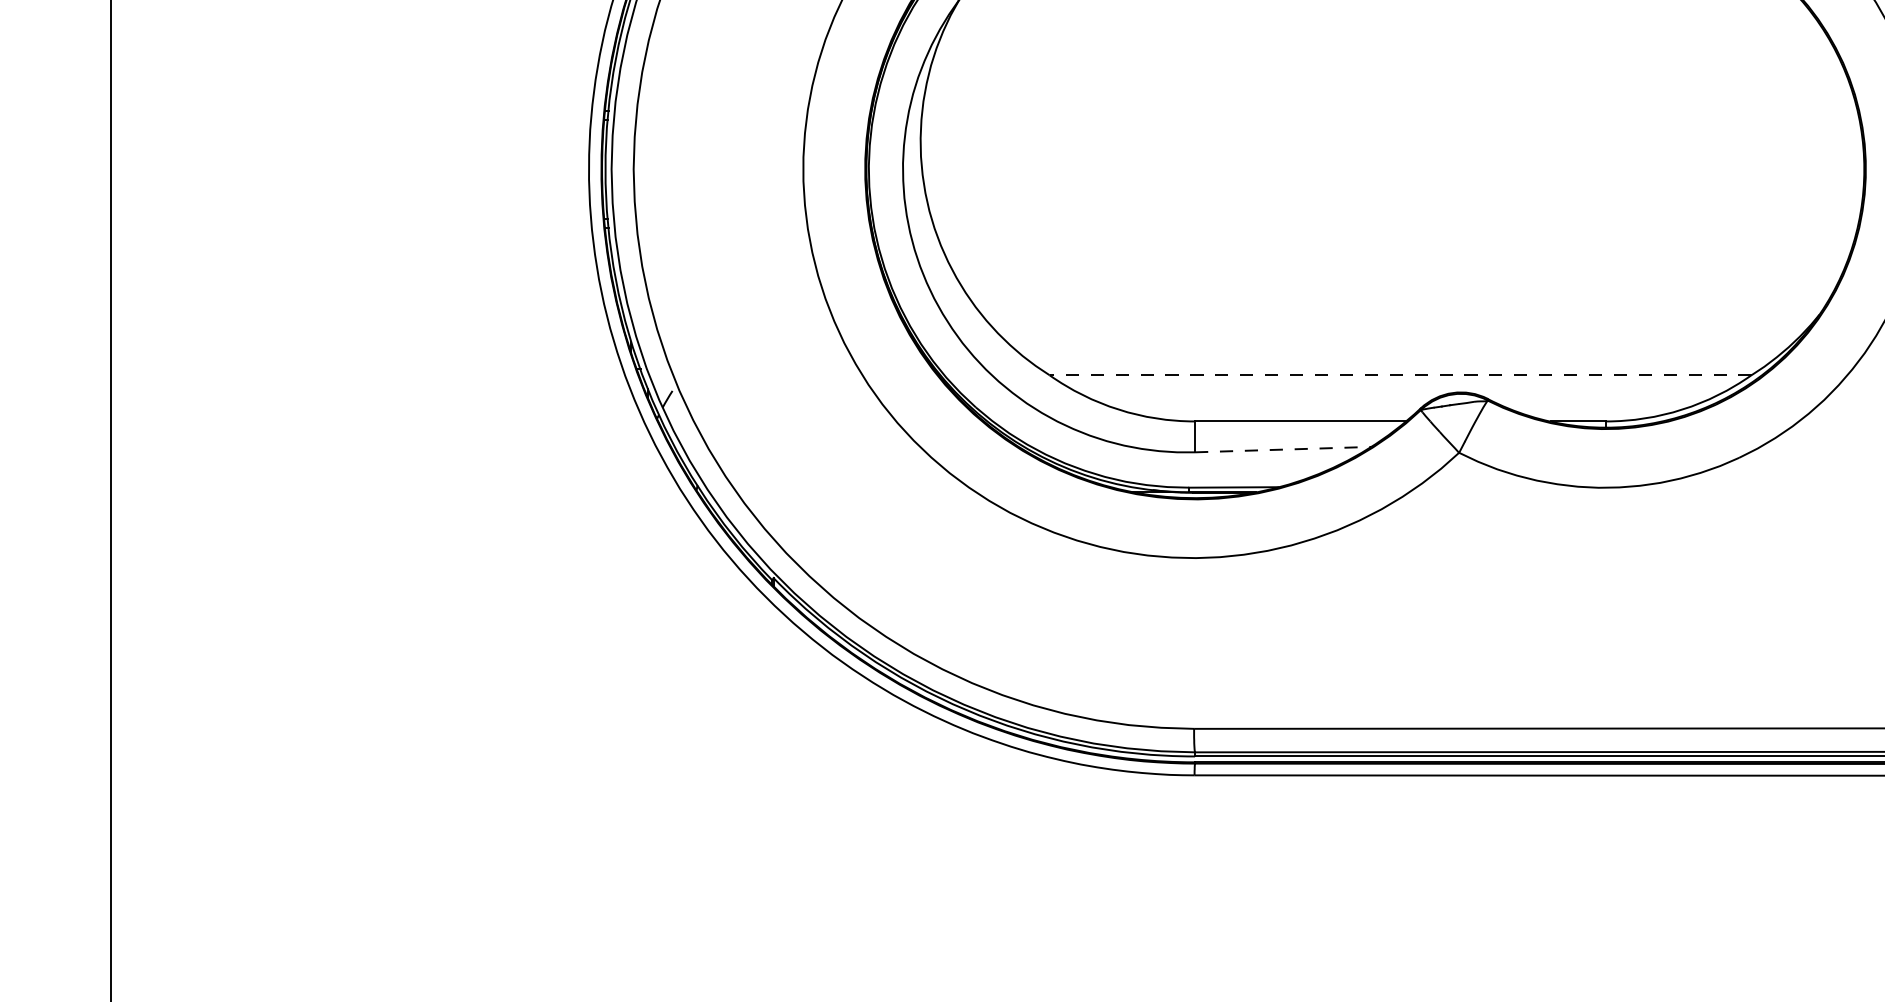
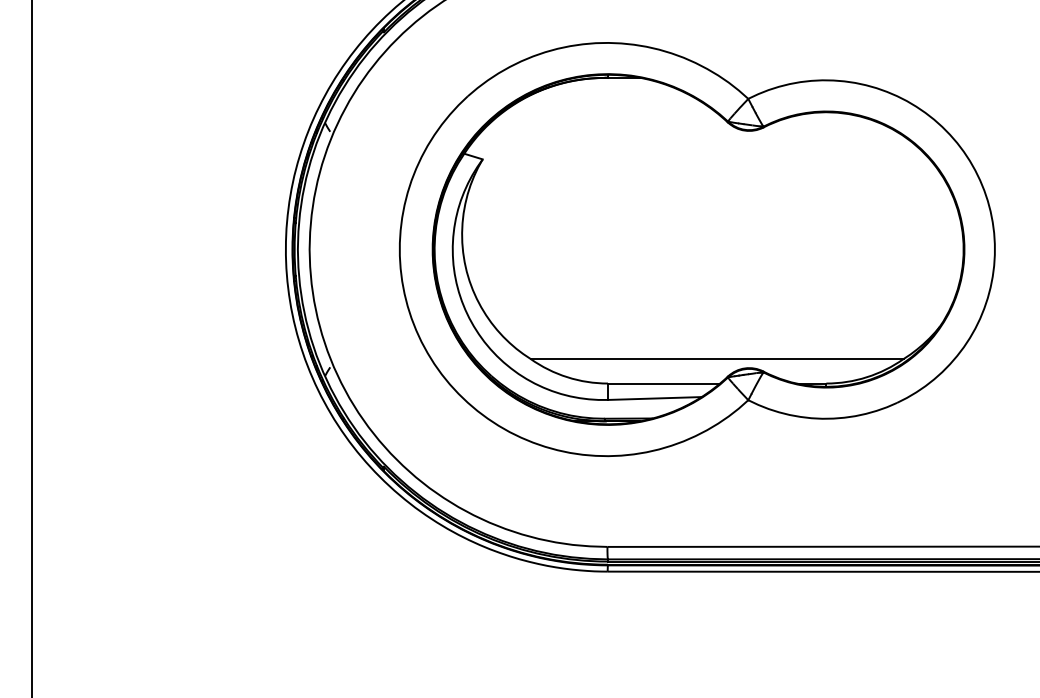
line: (1401, 374) -> (717, 358), dashed -> solid
line: (1282, 449) -> (654, 398), dashed -> solid

